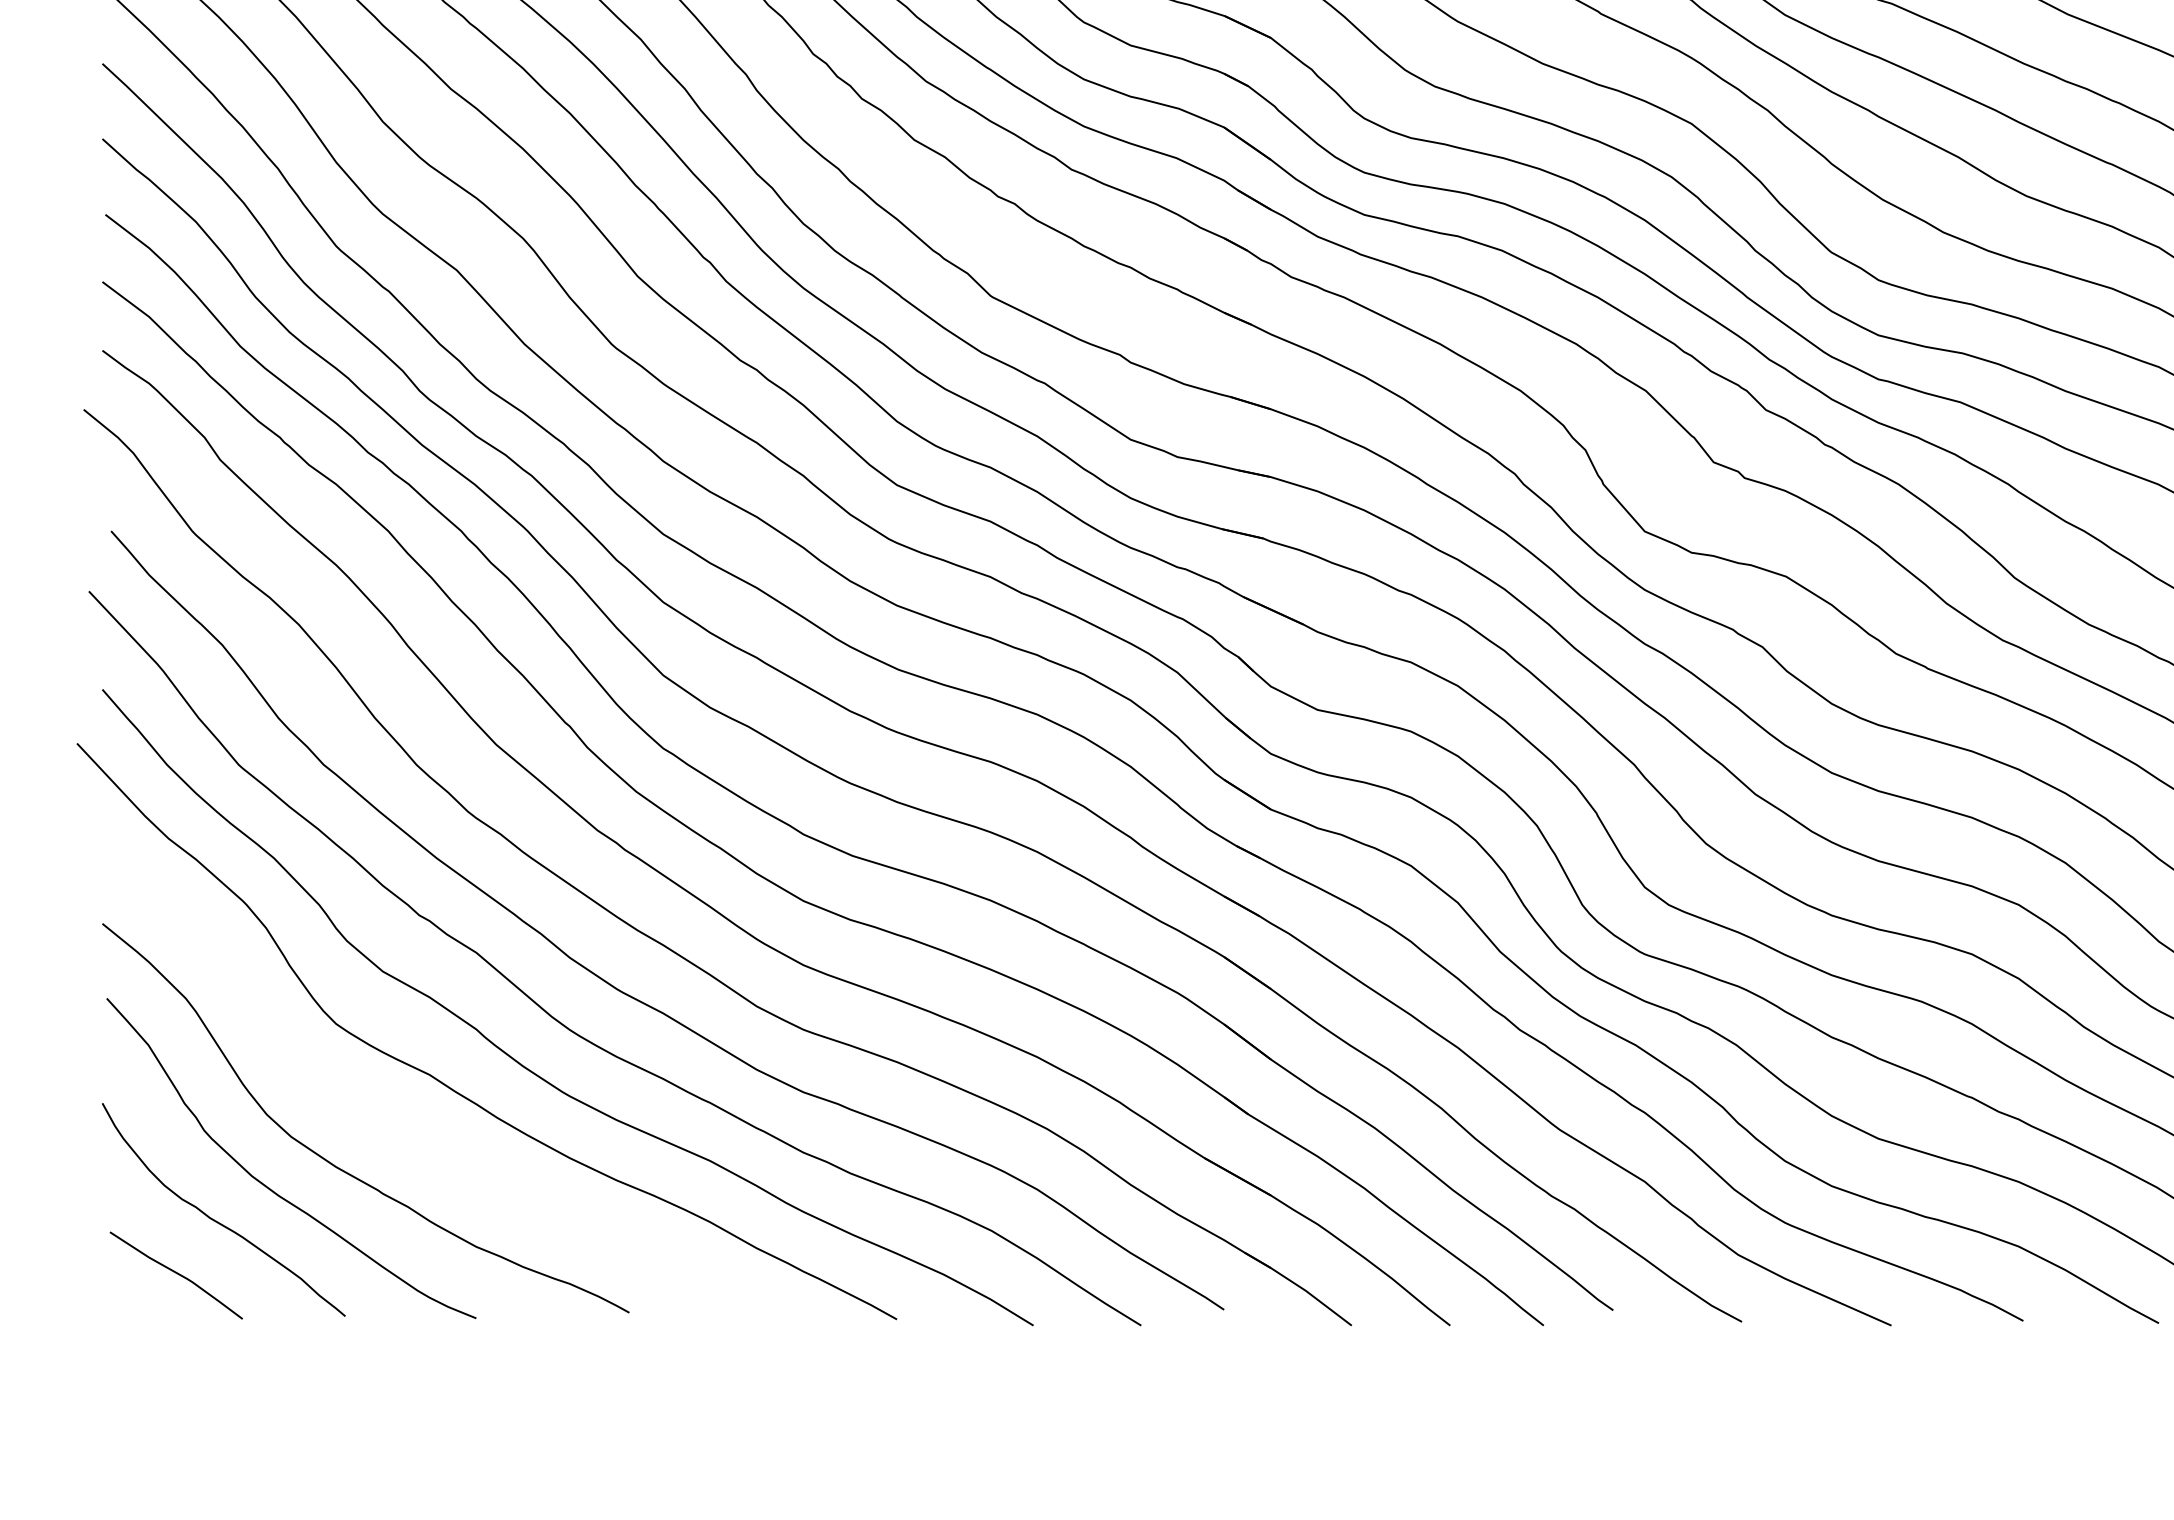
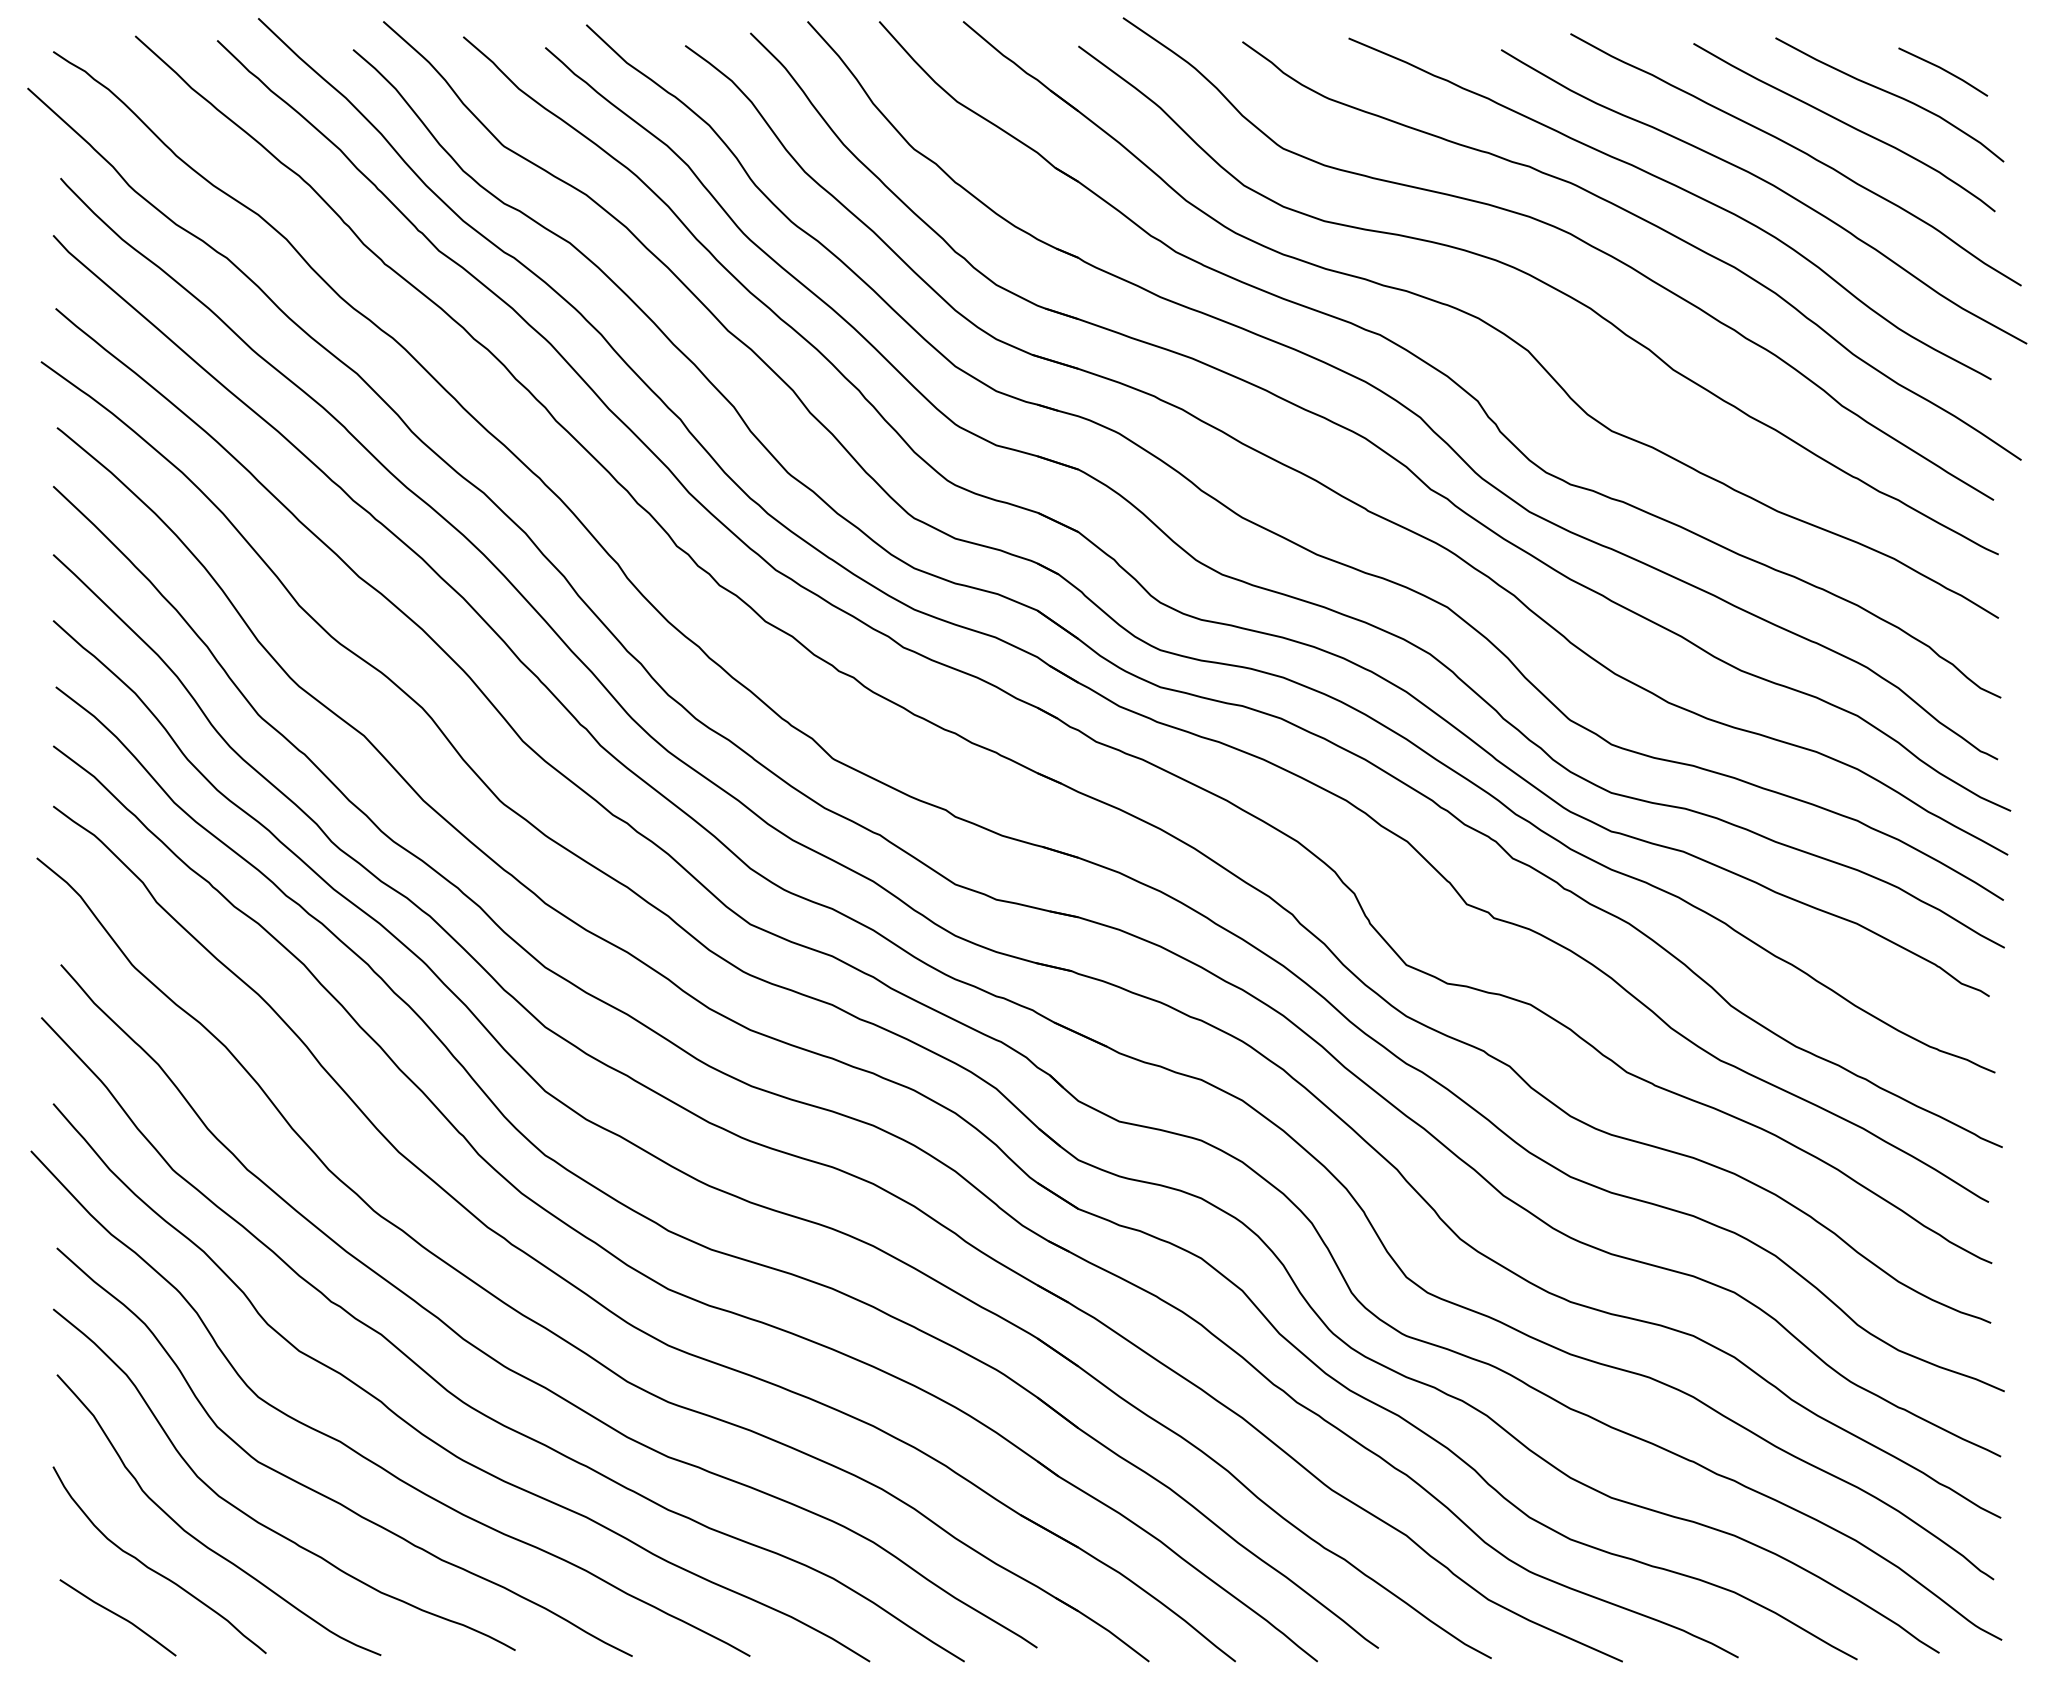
curve: (407, 1132) -> (320, 1492), added

